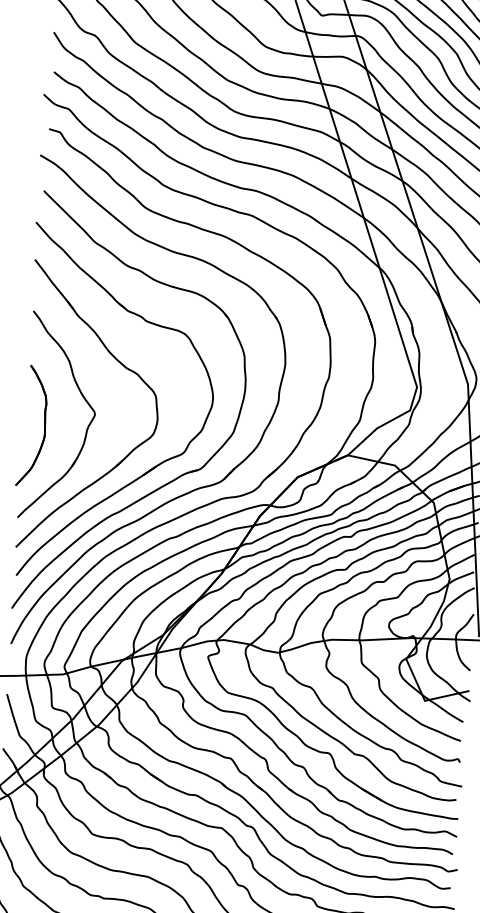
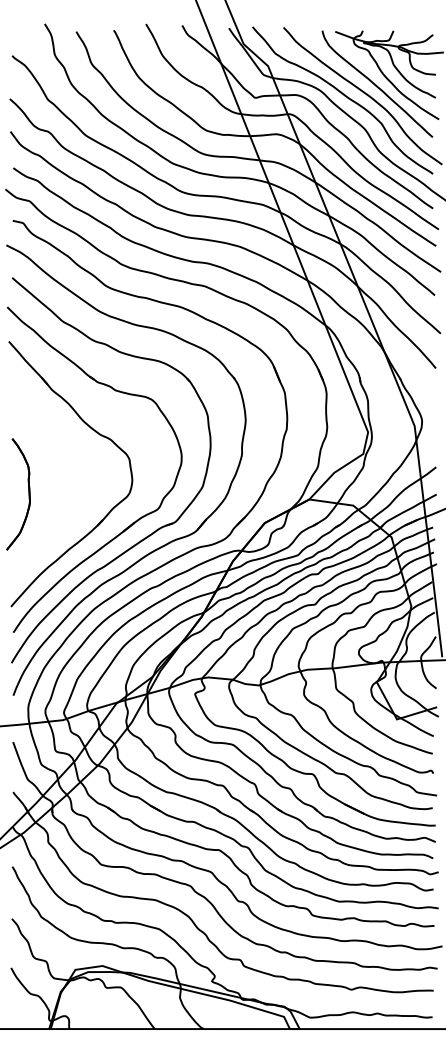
part: (82, 397) -> (61, 464), removed

